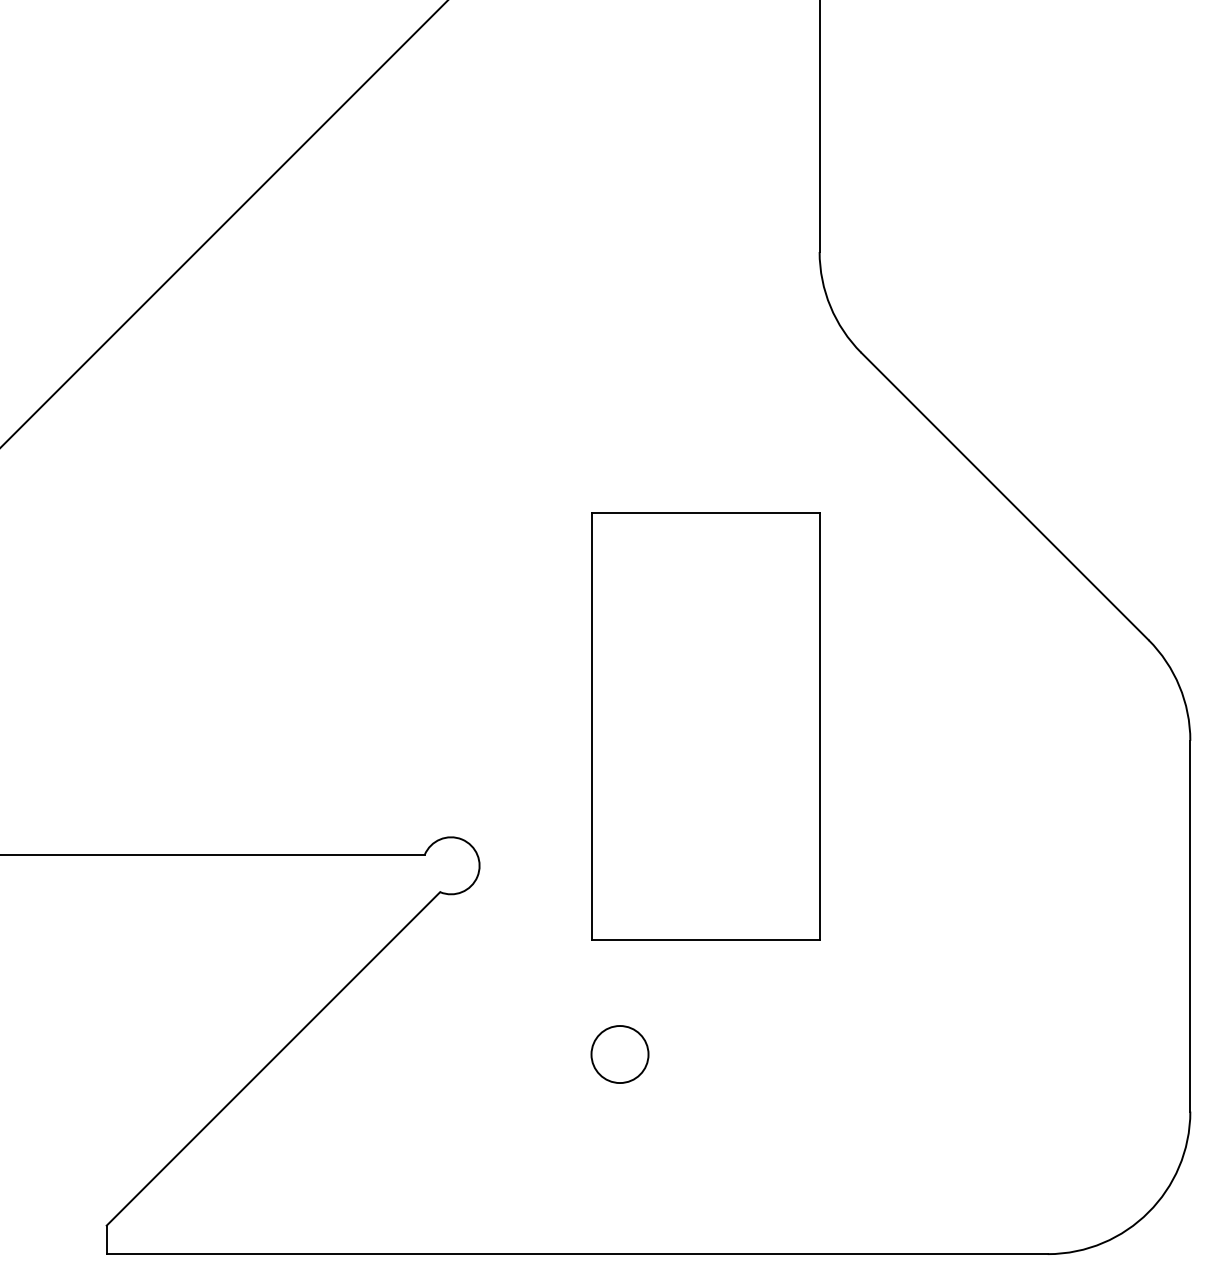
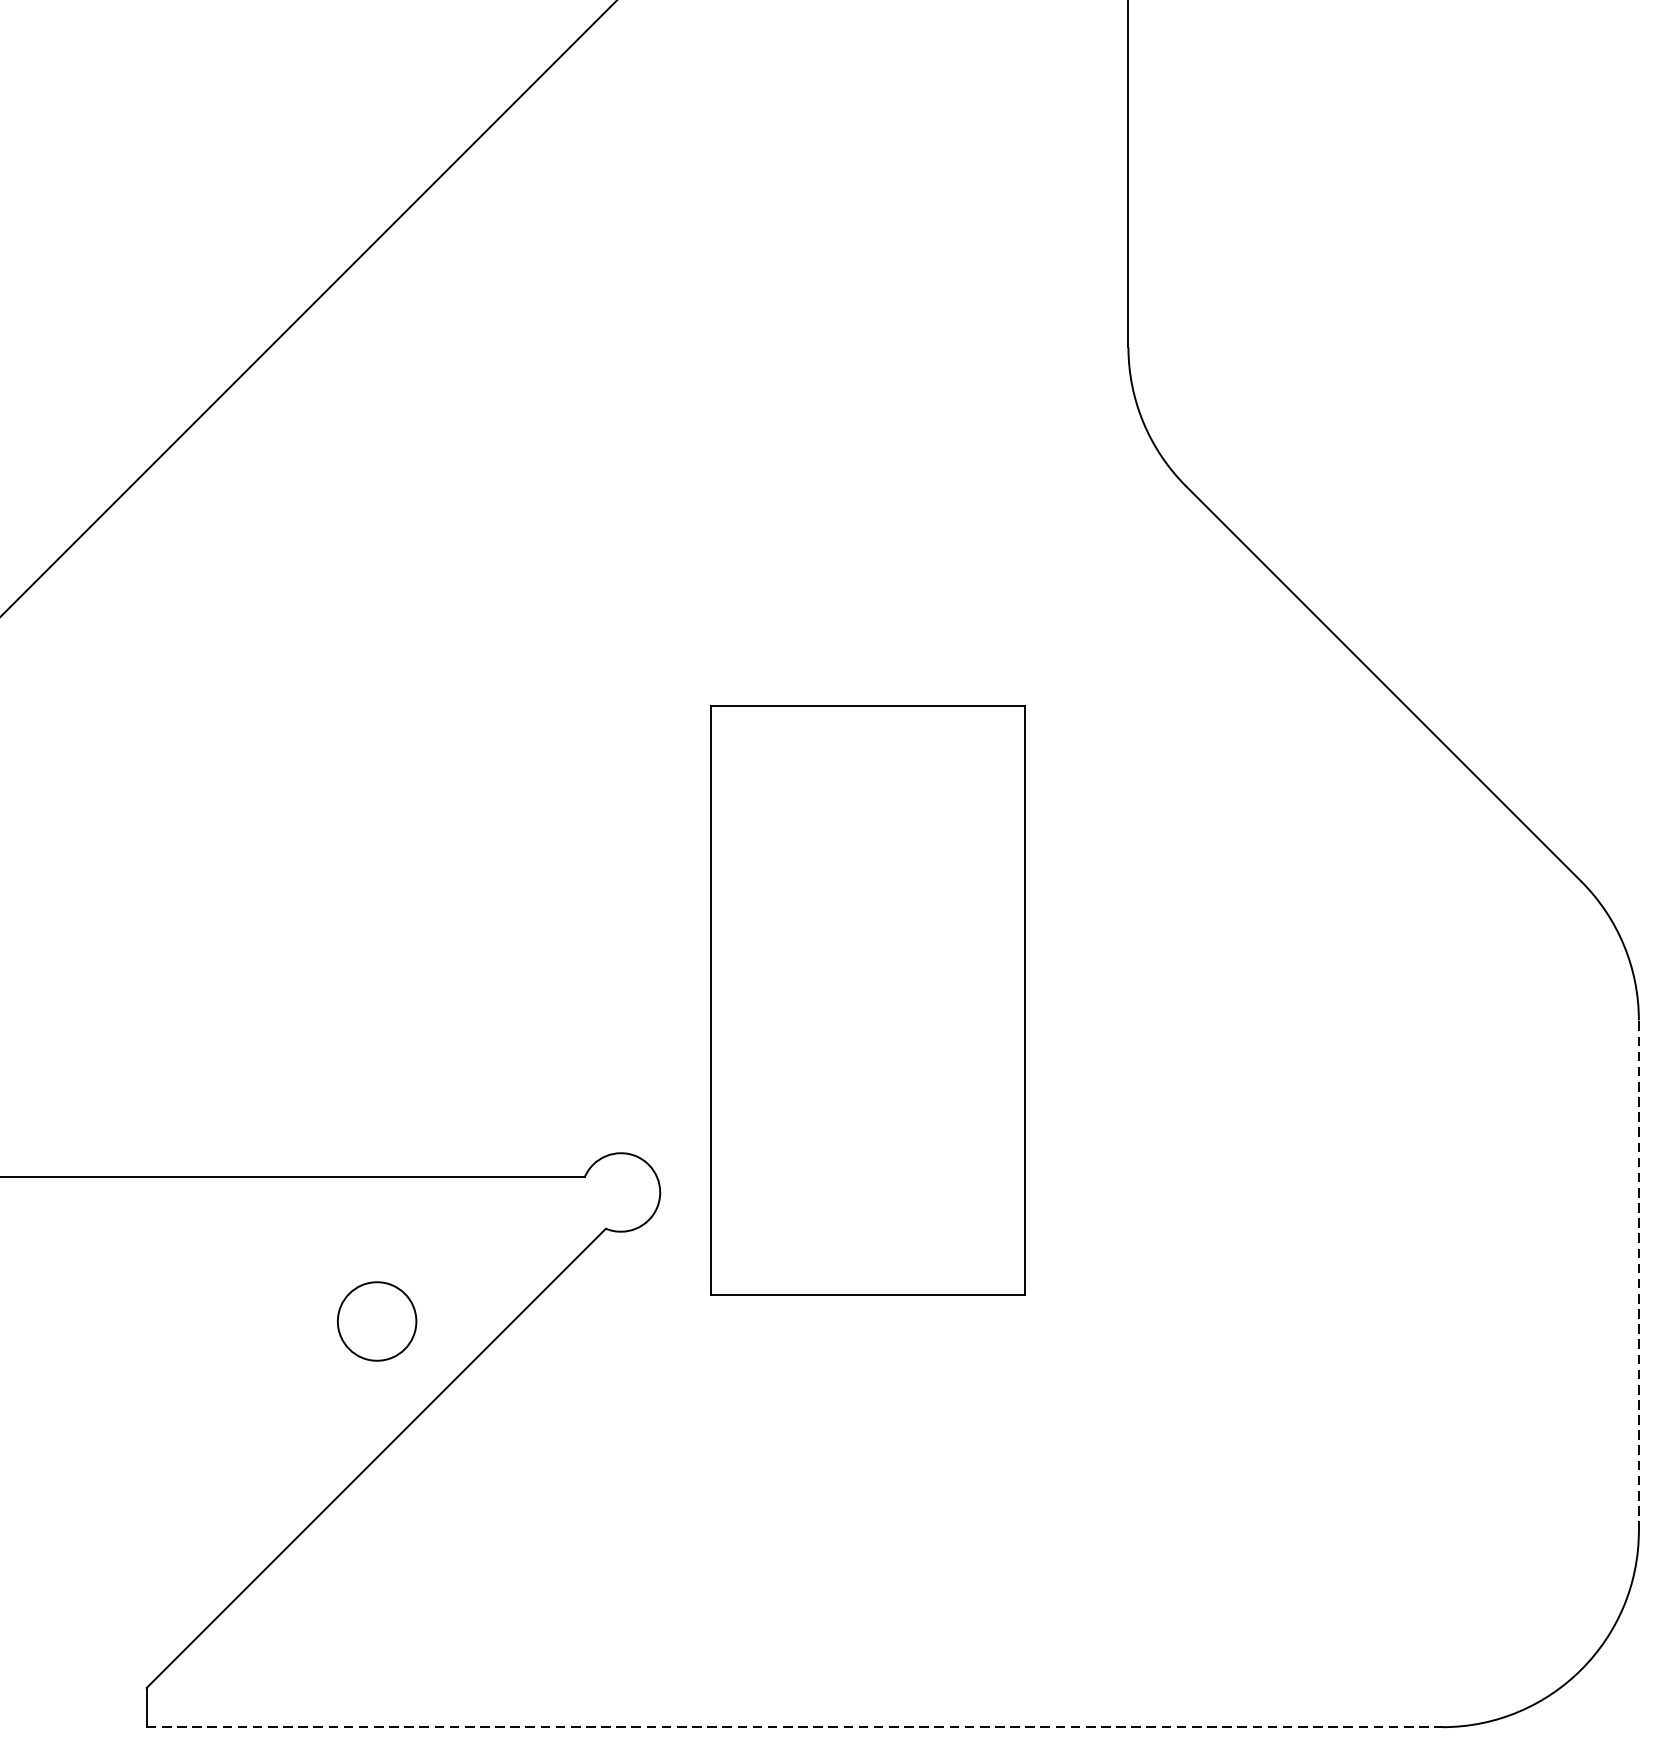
part: (705, 726) -> (867, 1000), moved
line: (1190, 925) -> (1639, 1274), solid -> dashed
circle: (619, 1054) -> (376, 1321), moved
line: (577, 1254) -> (795, 1727), solid -> dashed

